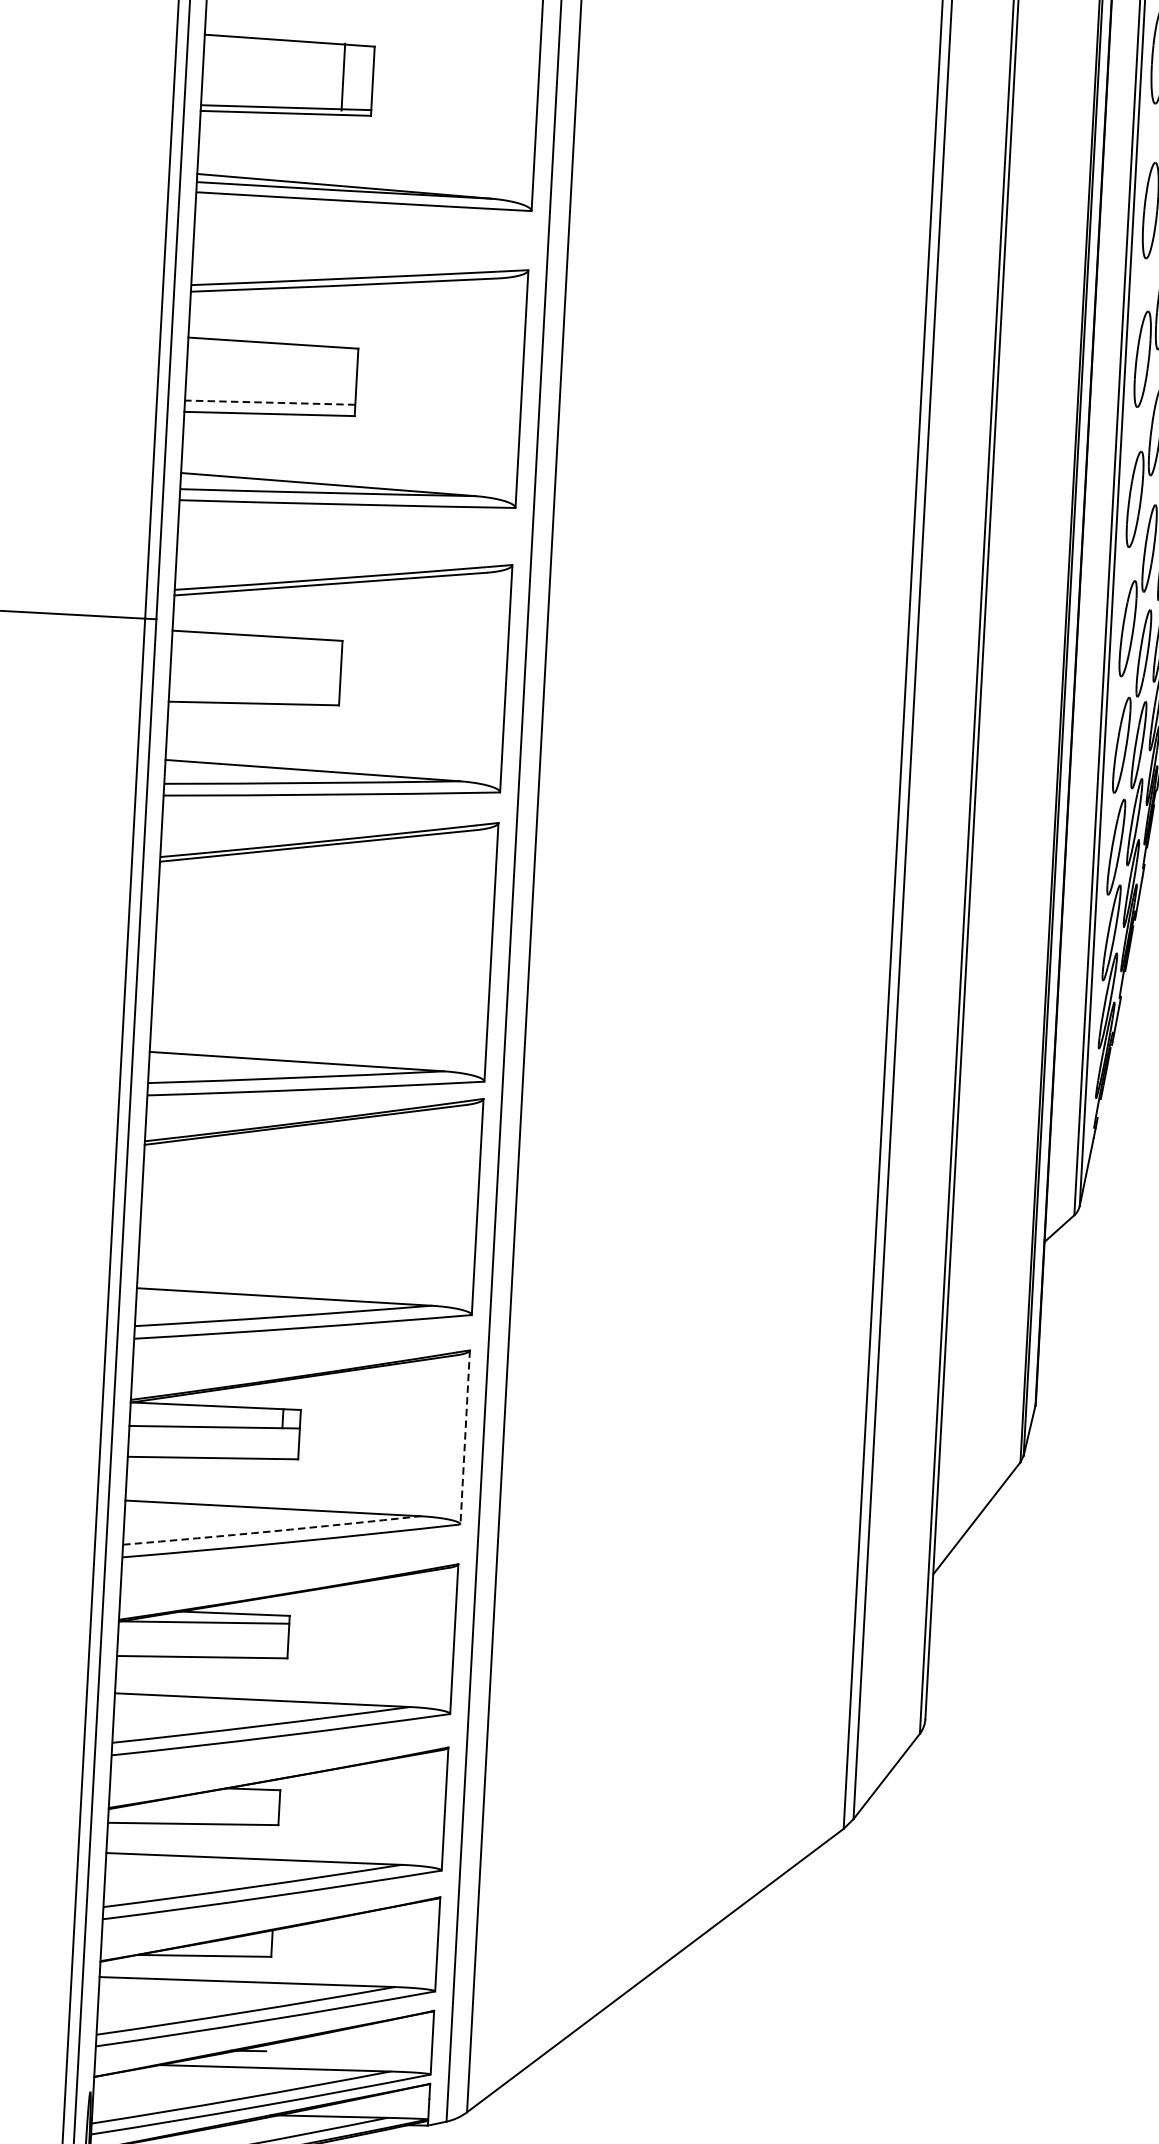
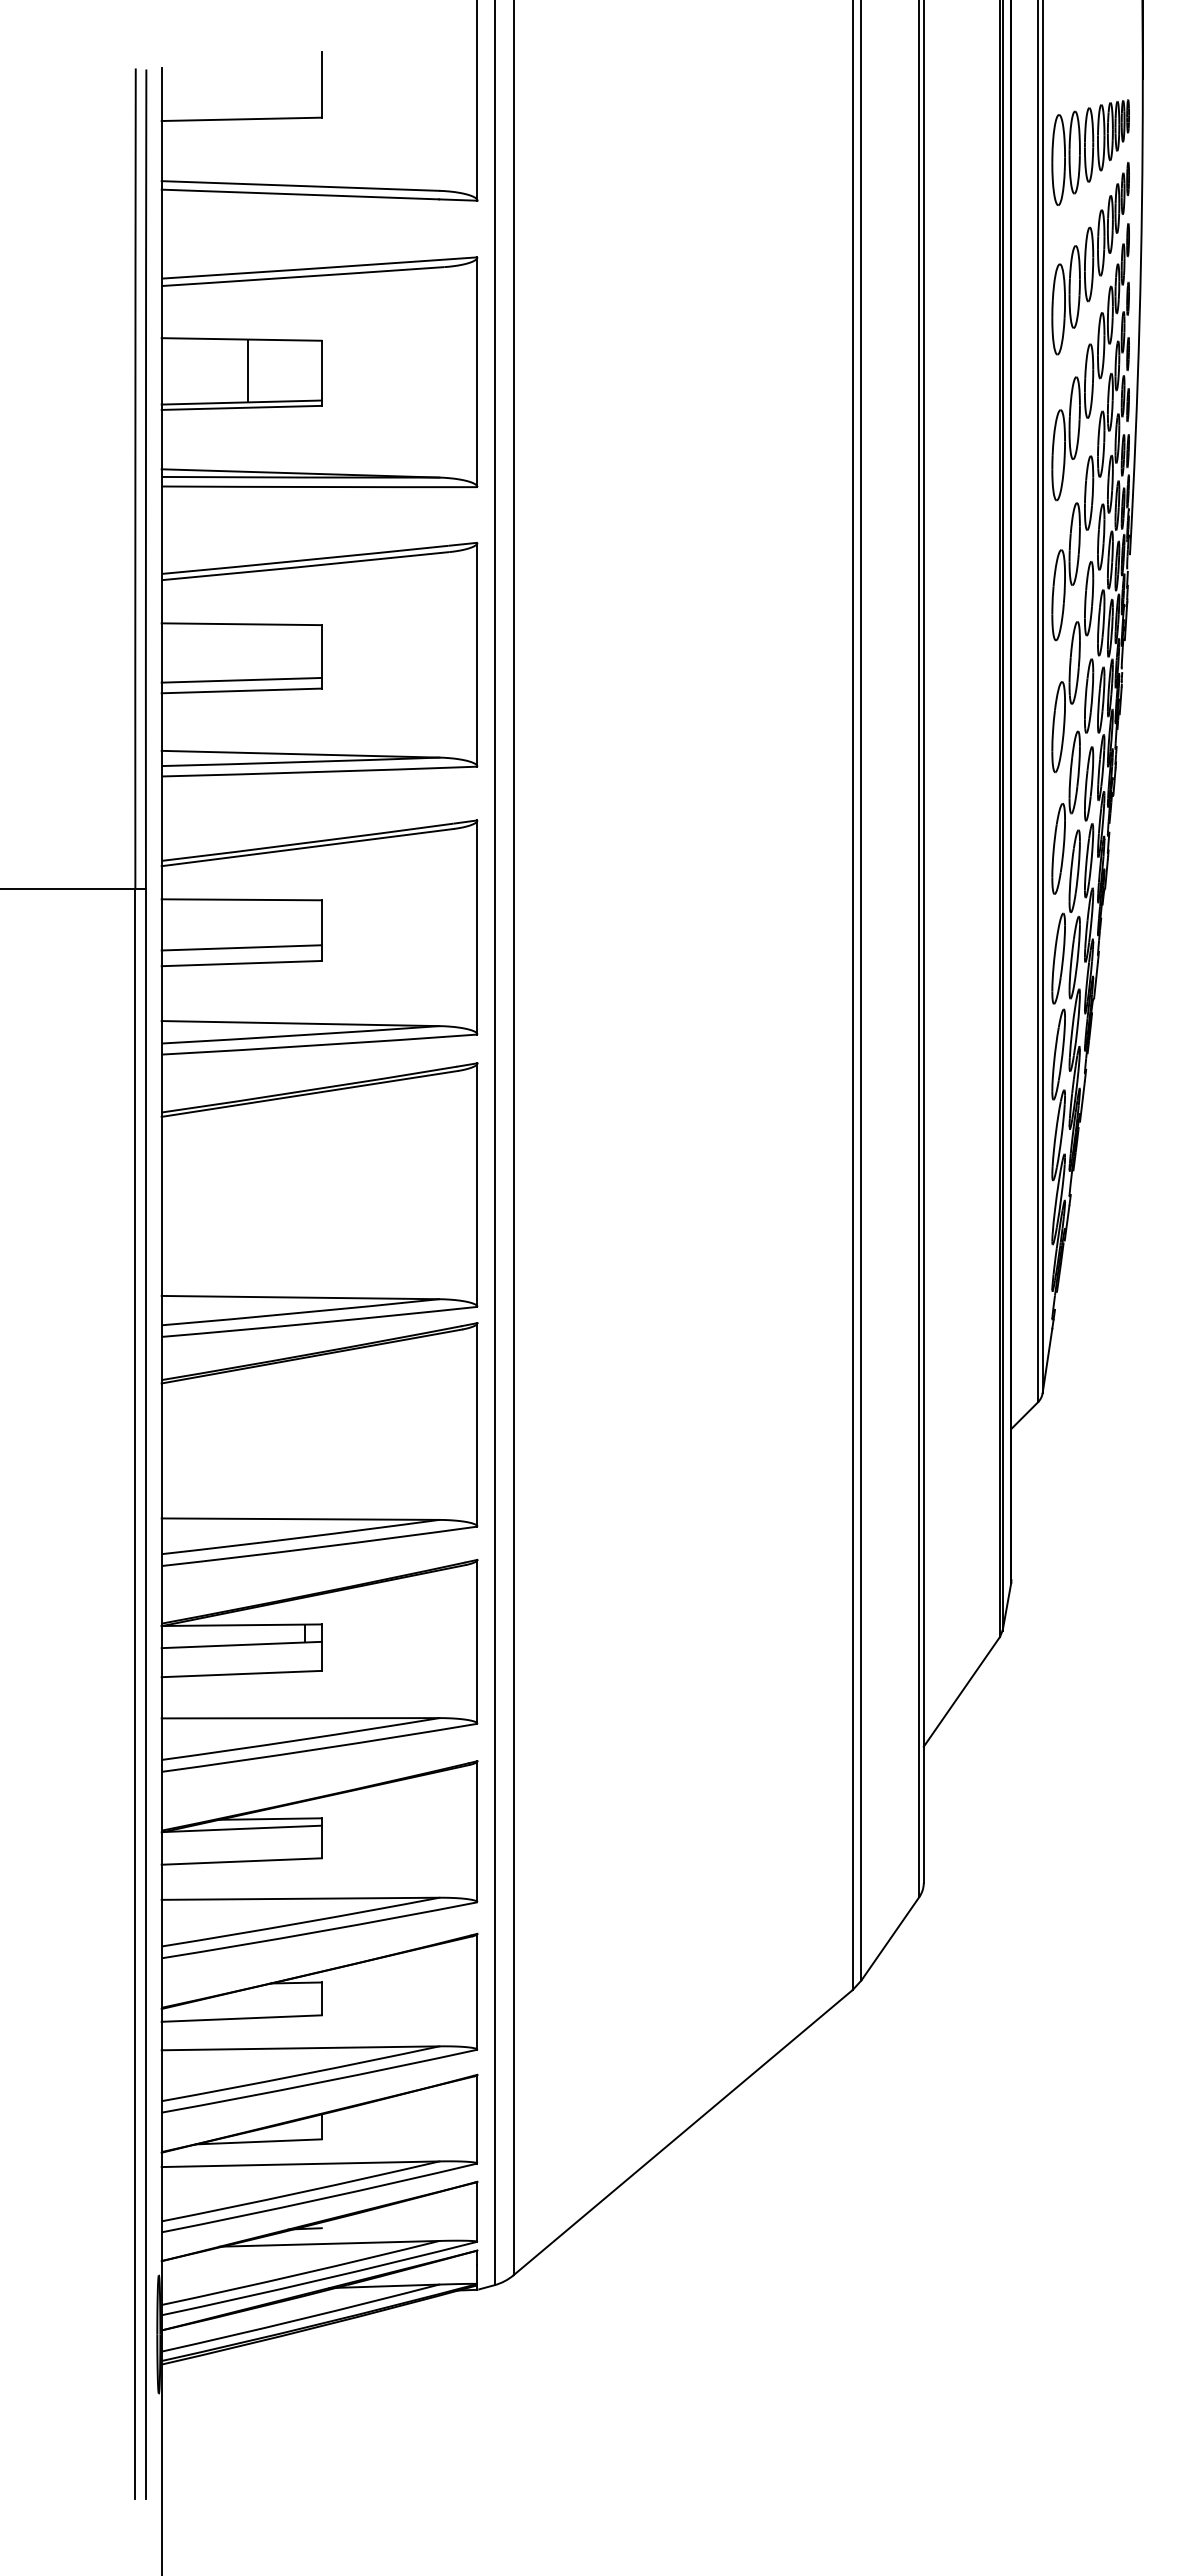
line: (342, 76) -> (247, 370), moved
line: (269, 402) -> (241, 680), dashed -> solid
line: (254, 686) -> (241, 947), added
line: (465, 1437) -> (477, 1641), dashed -> solid
arc: (271, 1530) -> (300, 1739), dashed -> solid

